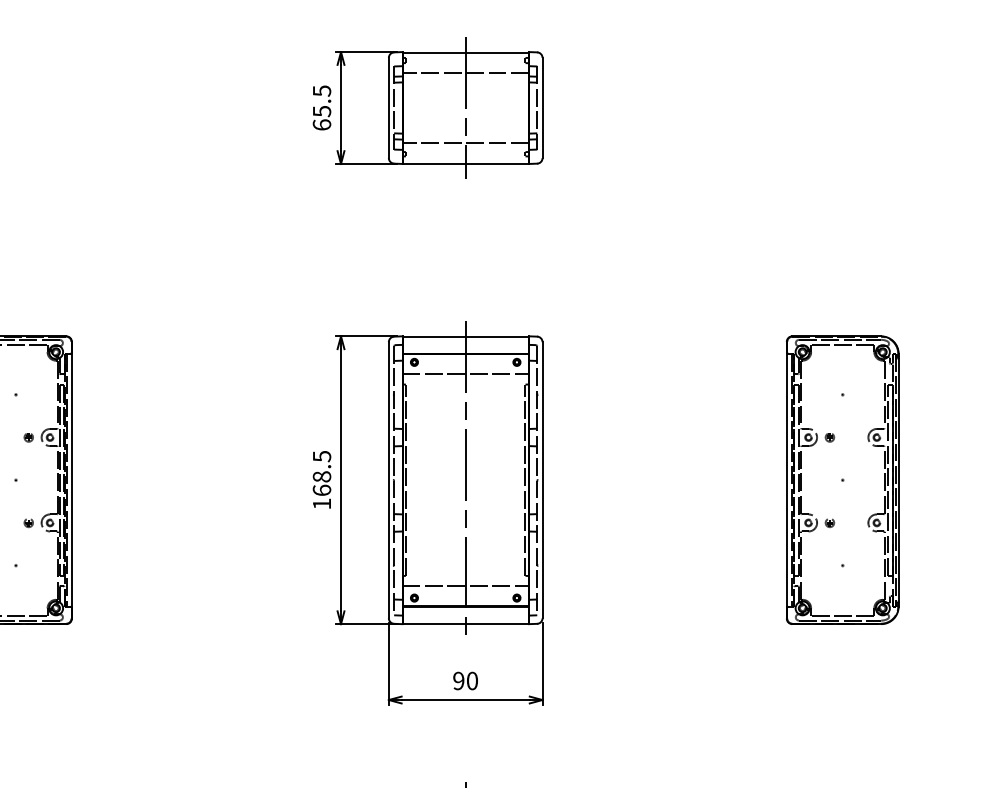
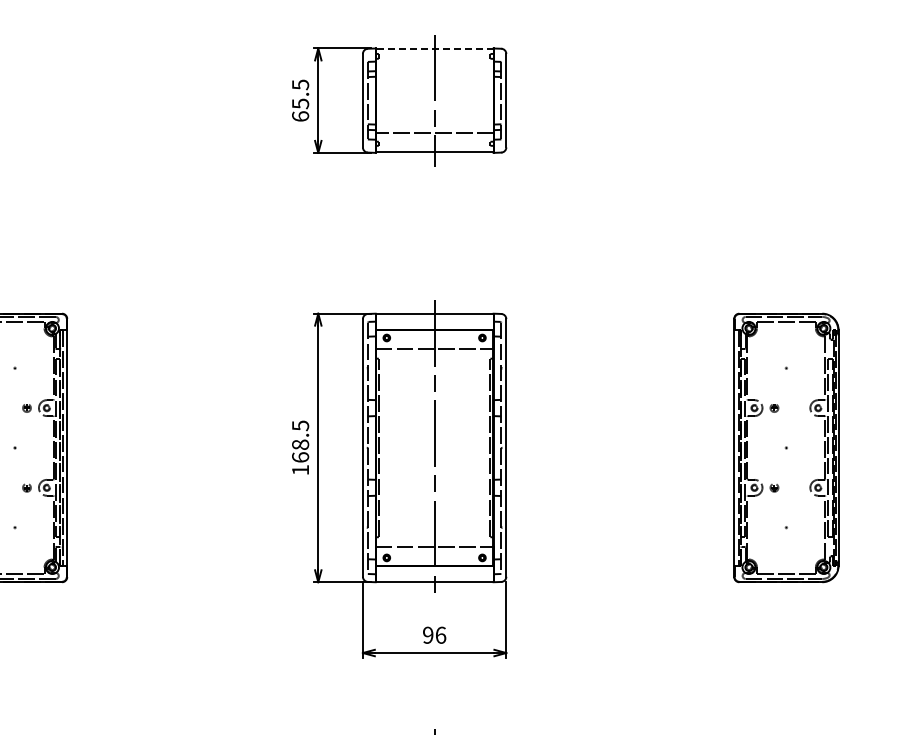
line: (465, 52) -> (434, 48), solid -> dashed
line: (465, 73) -> (434, 68), removed
text: (471, 680) -> (440, 634), 90 -> 96

